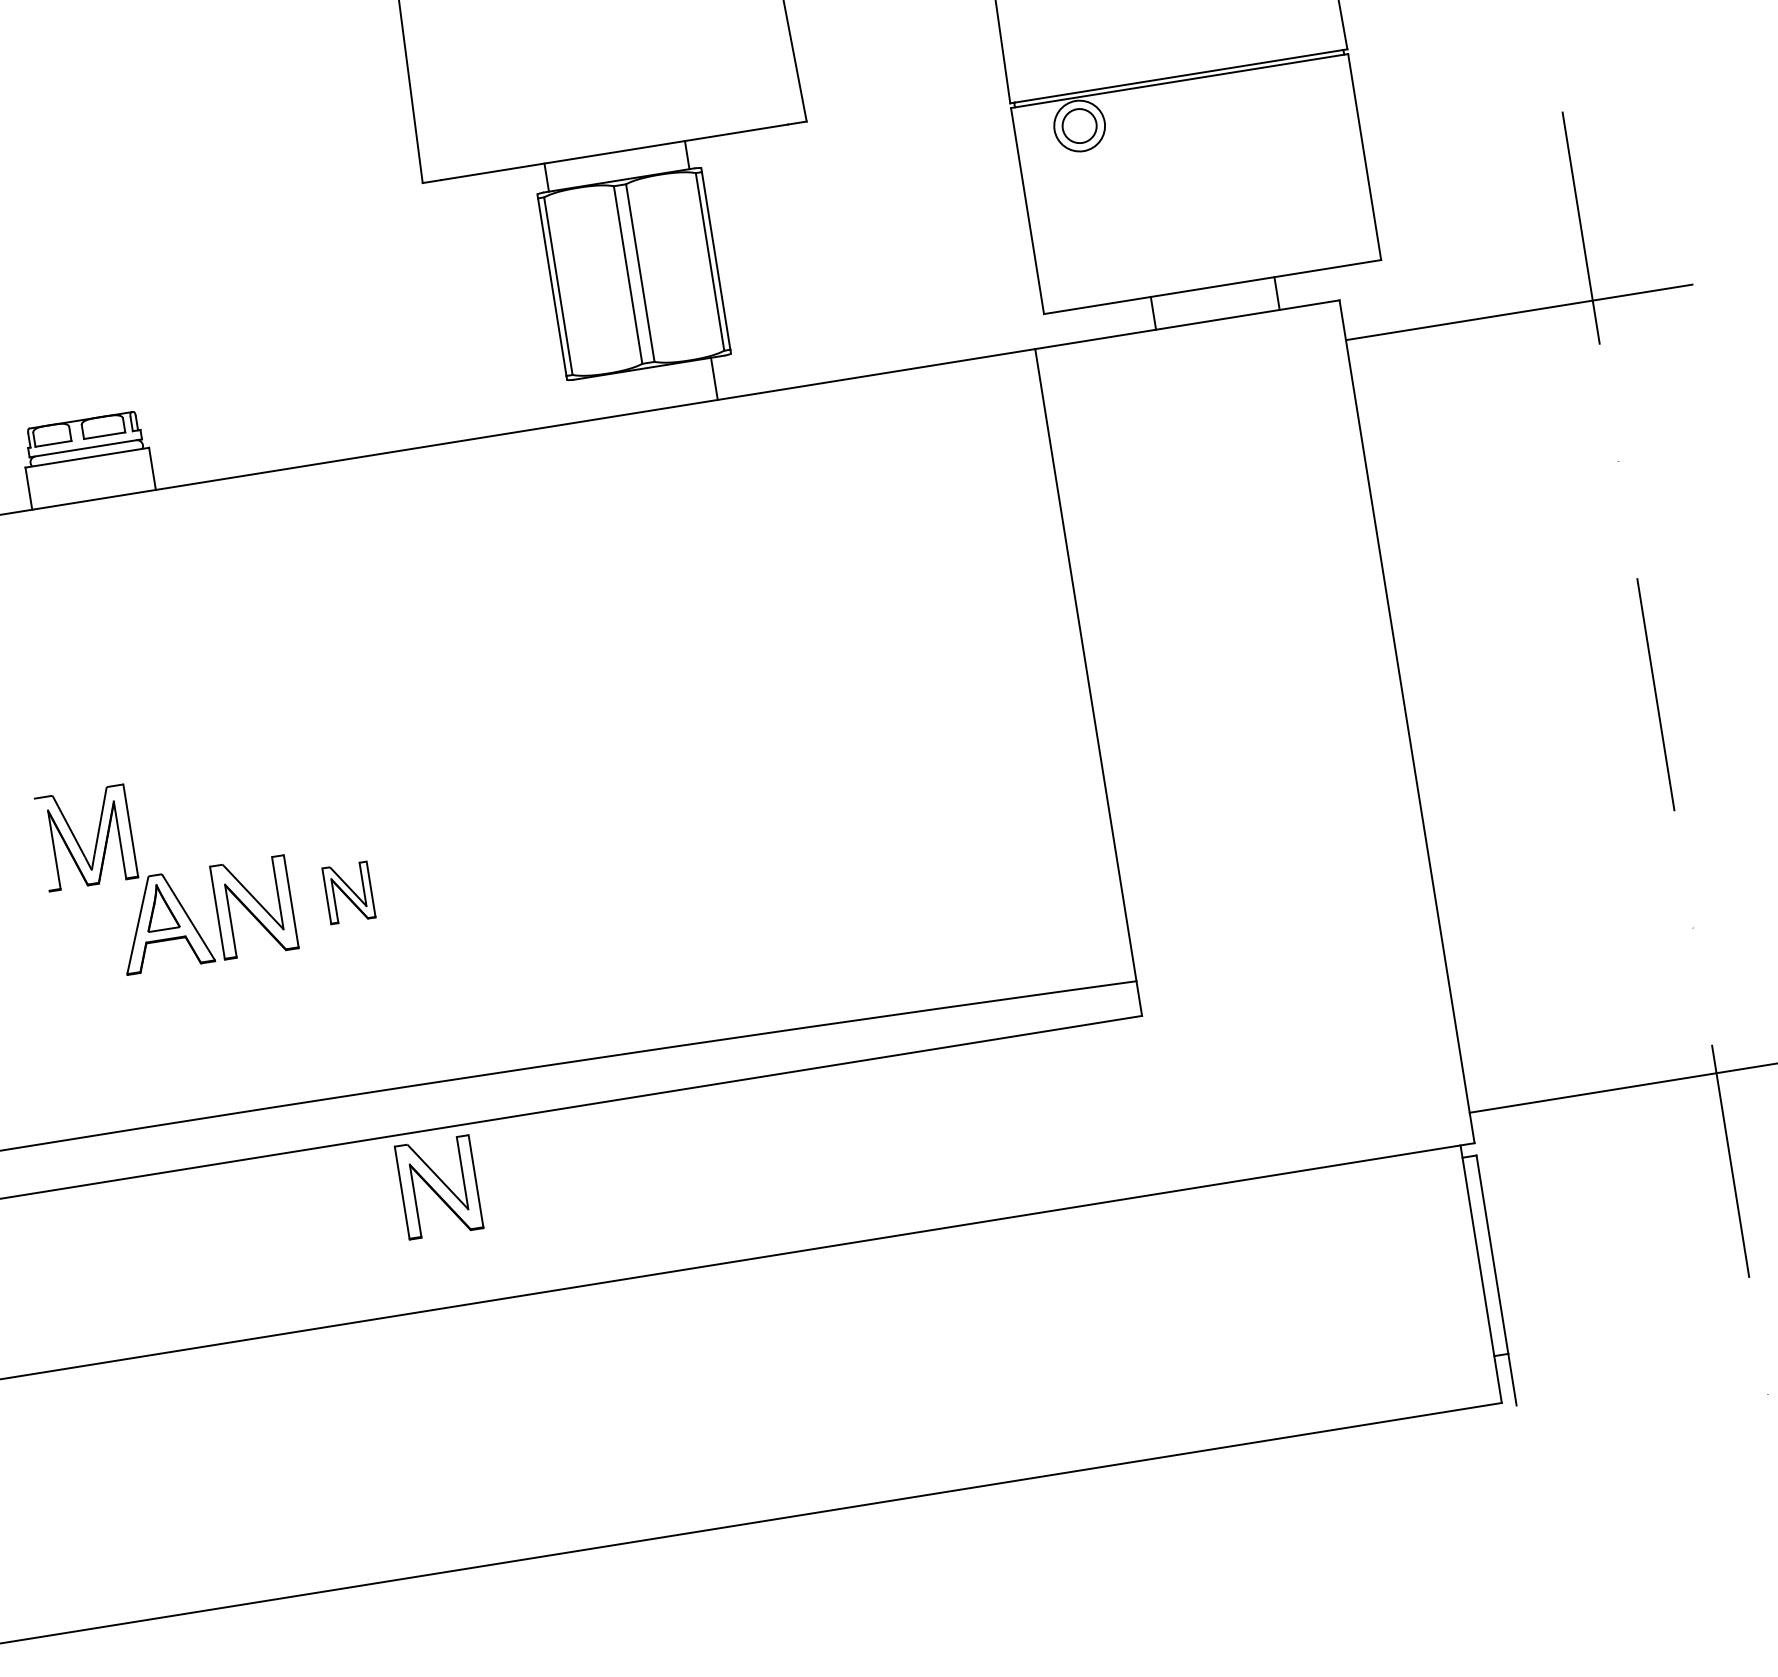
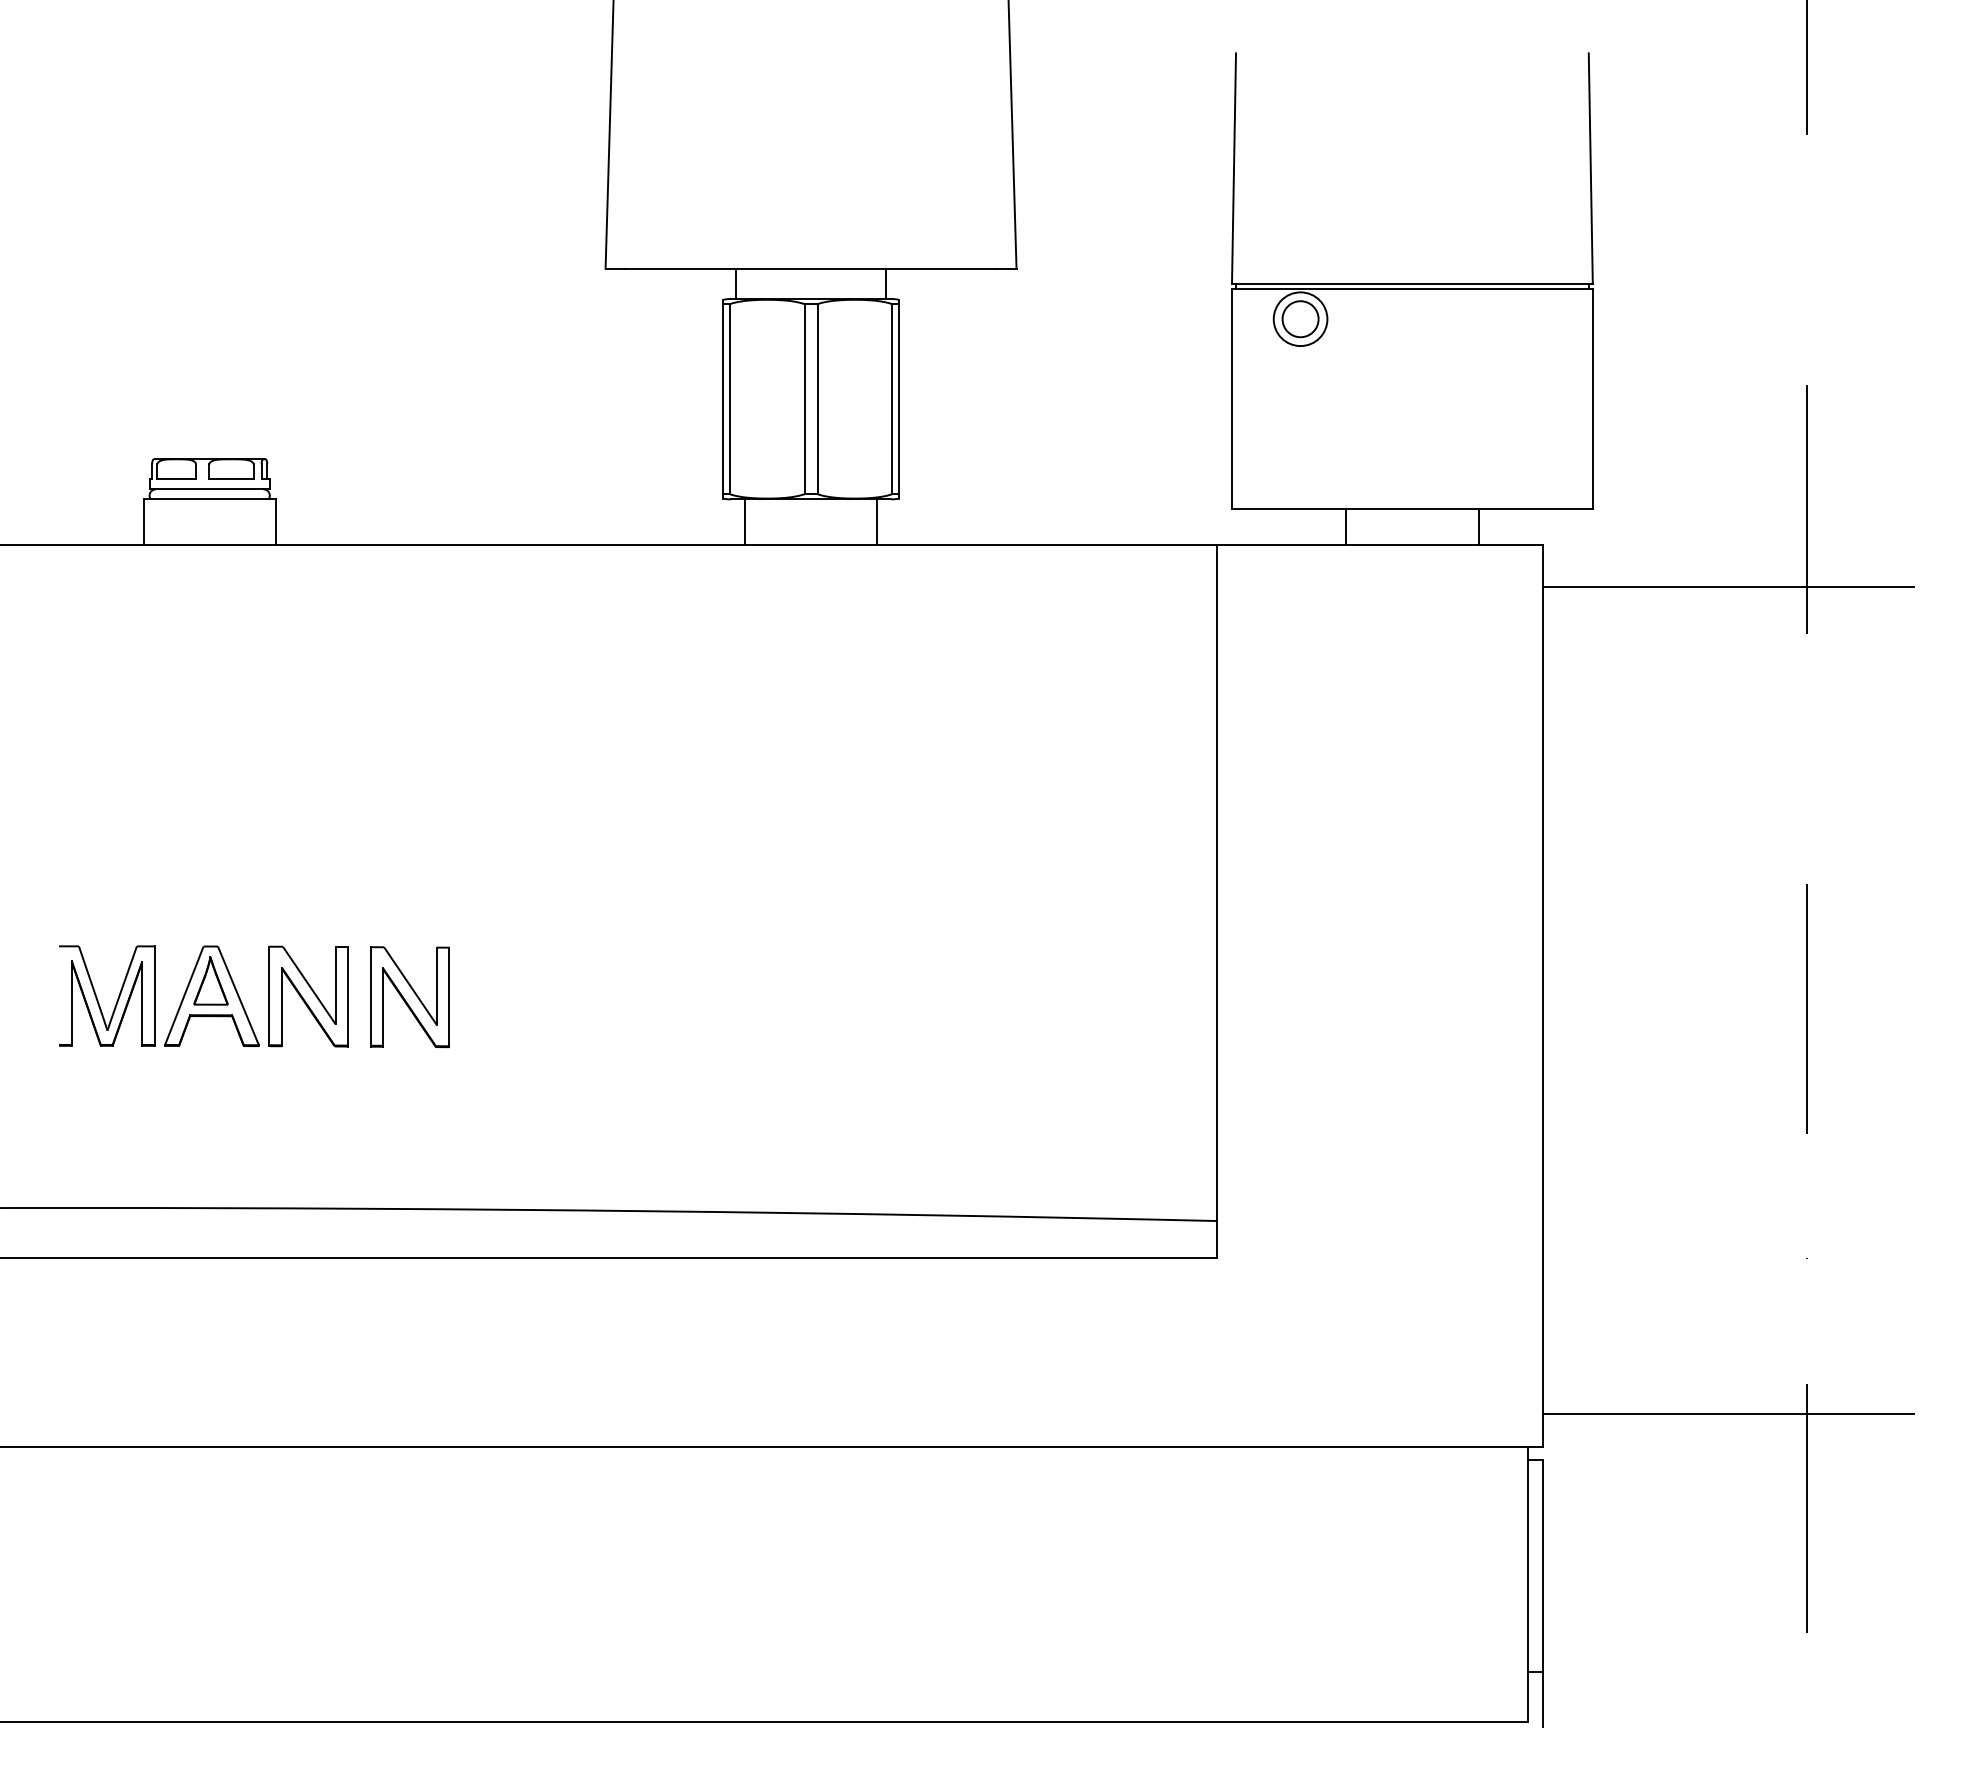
line: (590, 398) -> (744, 521), added
part: (77, 840) -> (97, 997), moved
part: (348, 893) -> (409, 997), size x1.67
part: (438, 1187) -> (454, 1319), removed

